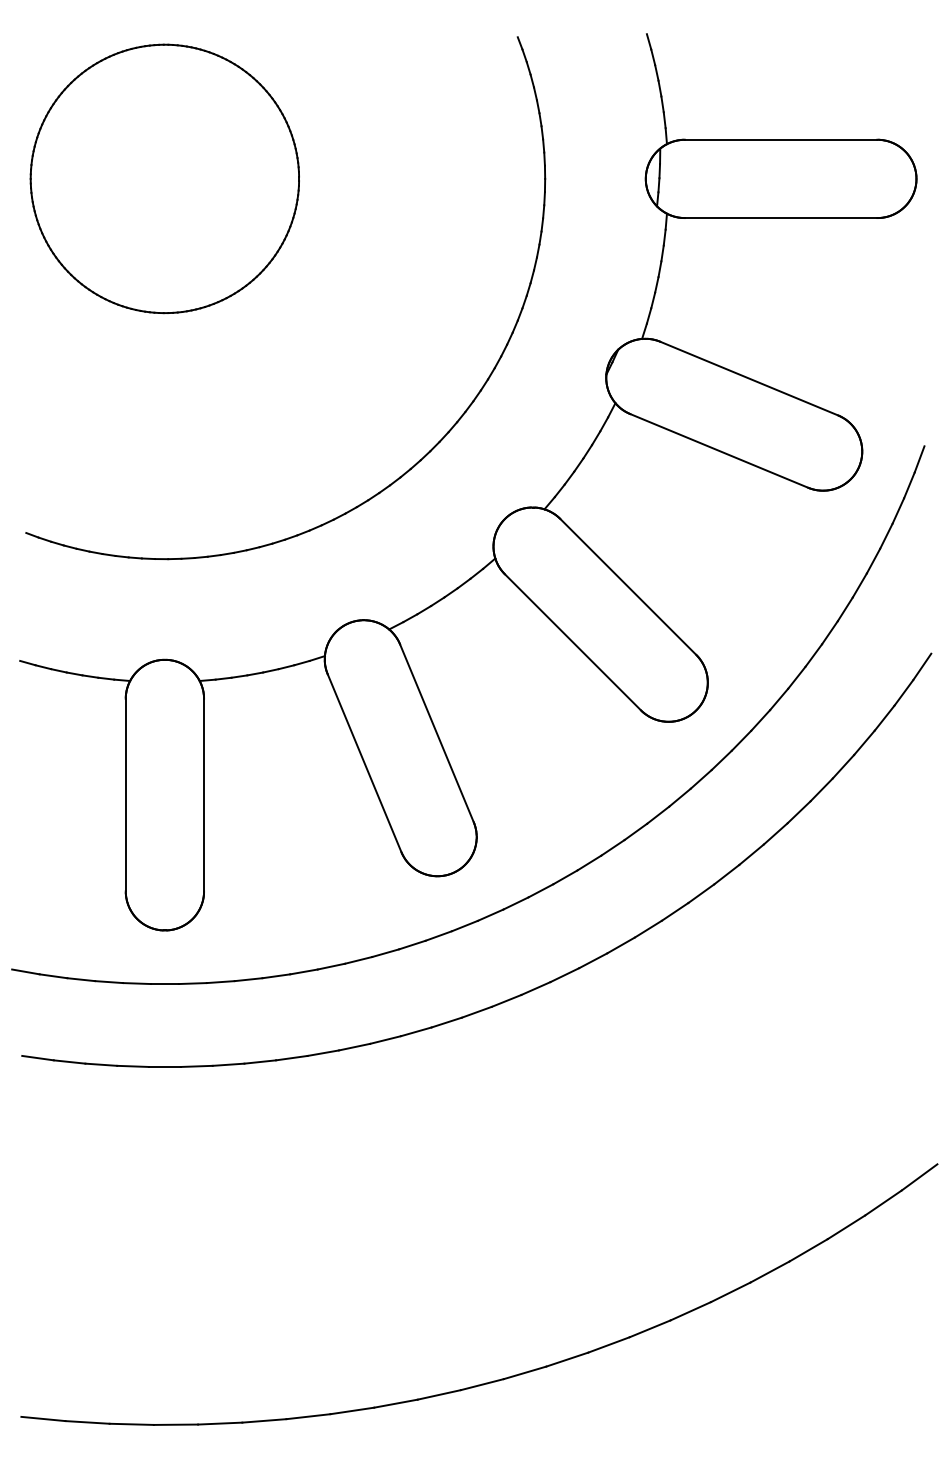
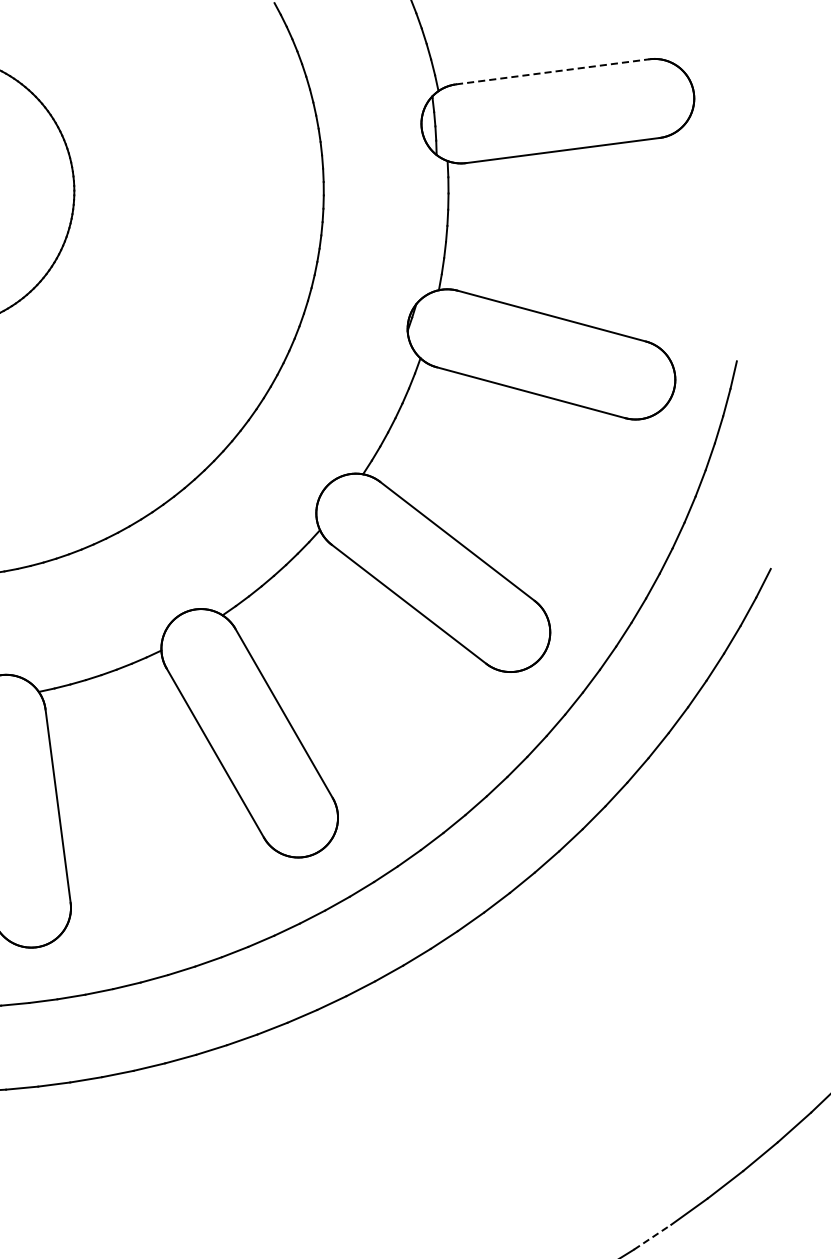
line: (781, 139) -> (553, 71), solid -> dashed
line: (731, 1292) -> (653, 1237), solid -> dashed

